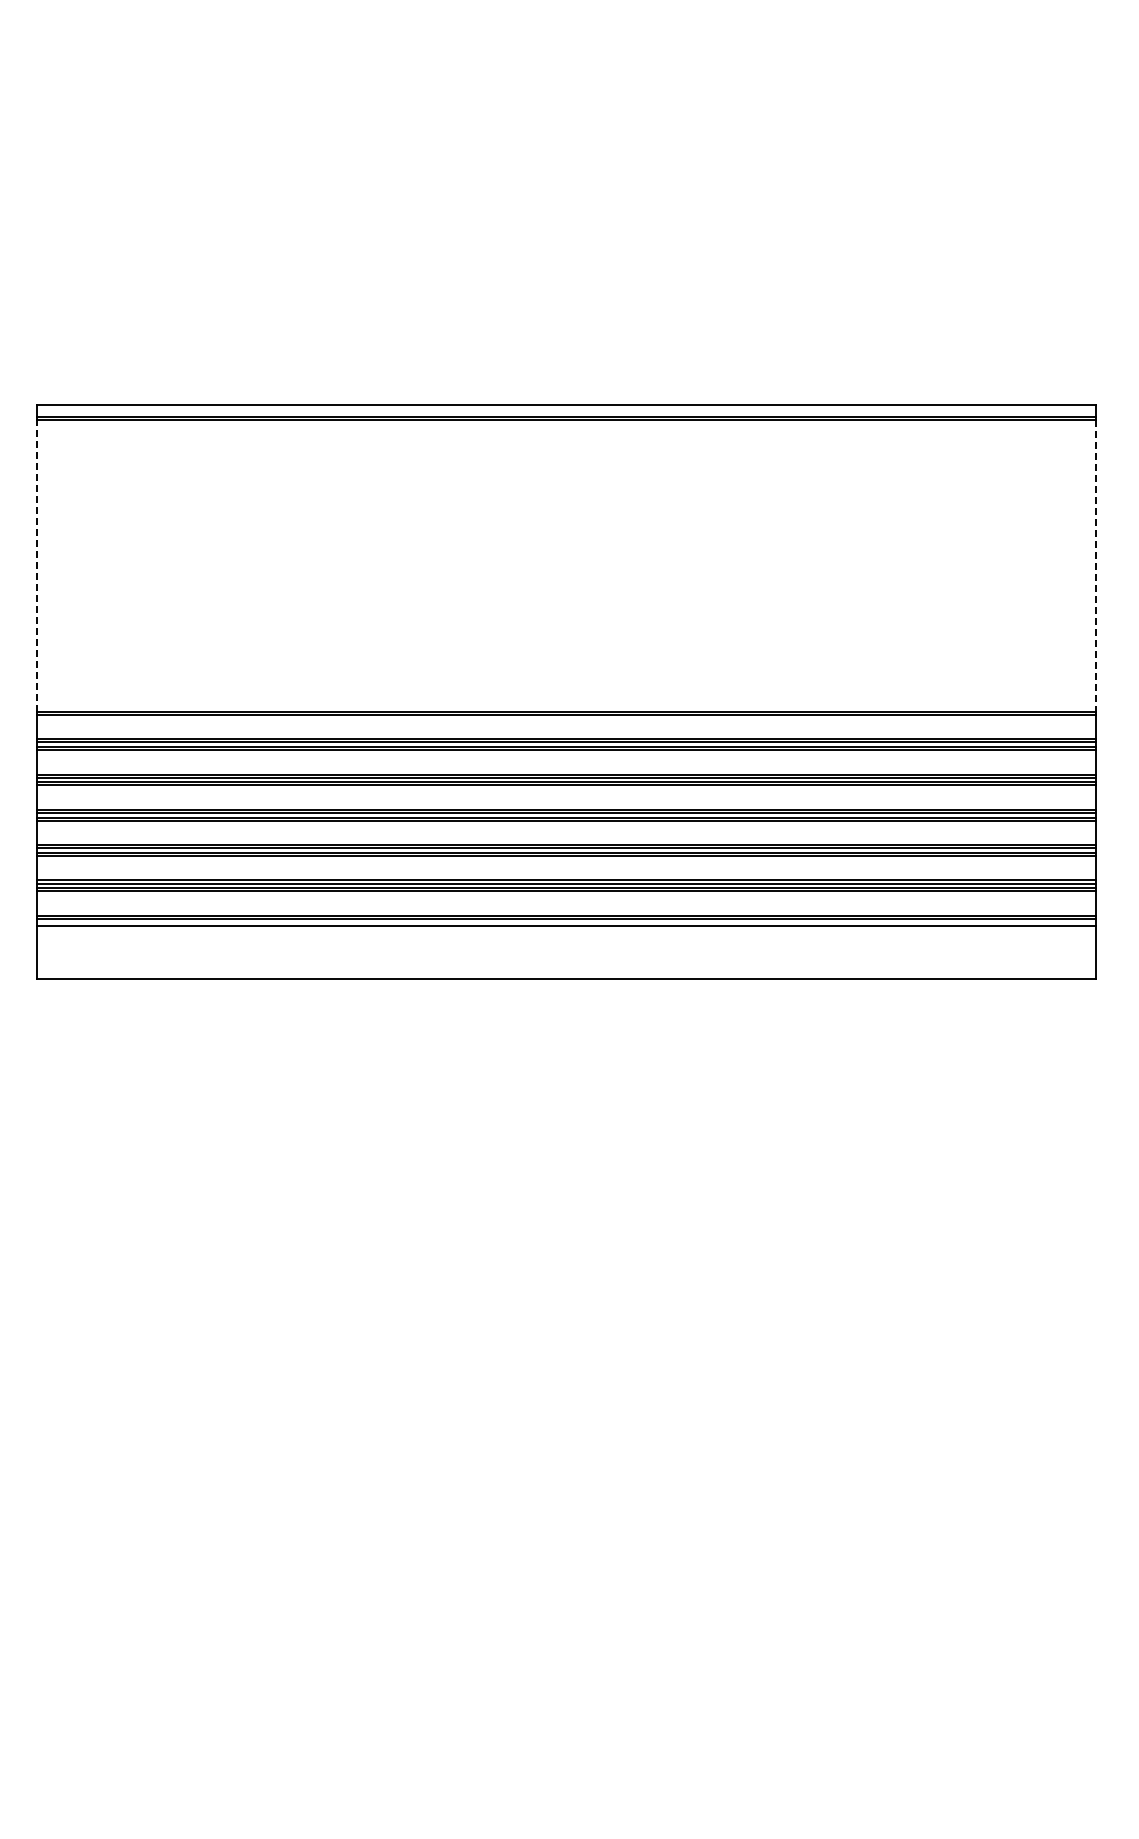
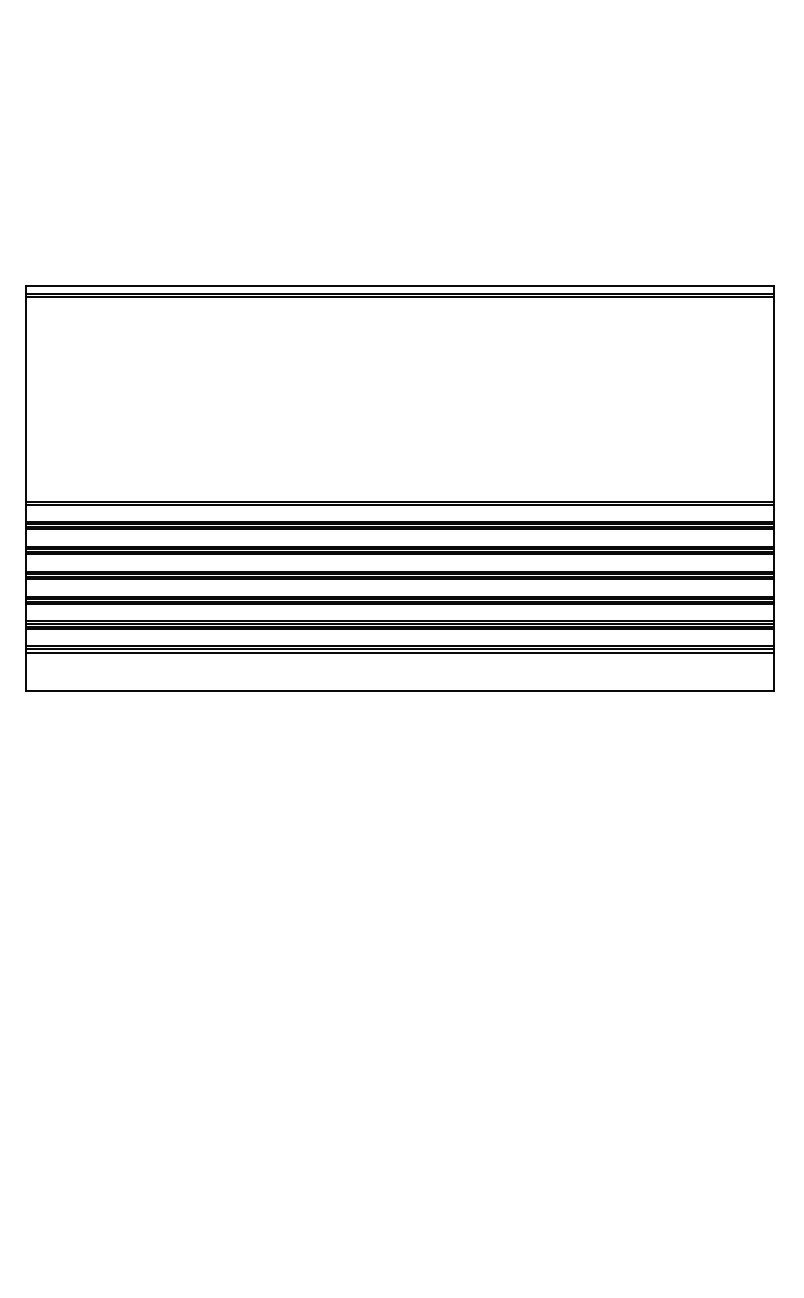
line: (37, 566) -> (26, 399), dashed -> solid
line: (1095, 566) -> (773, 399), dashed -> solid

